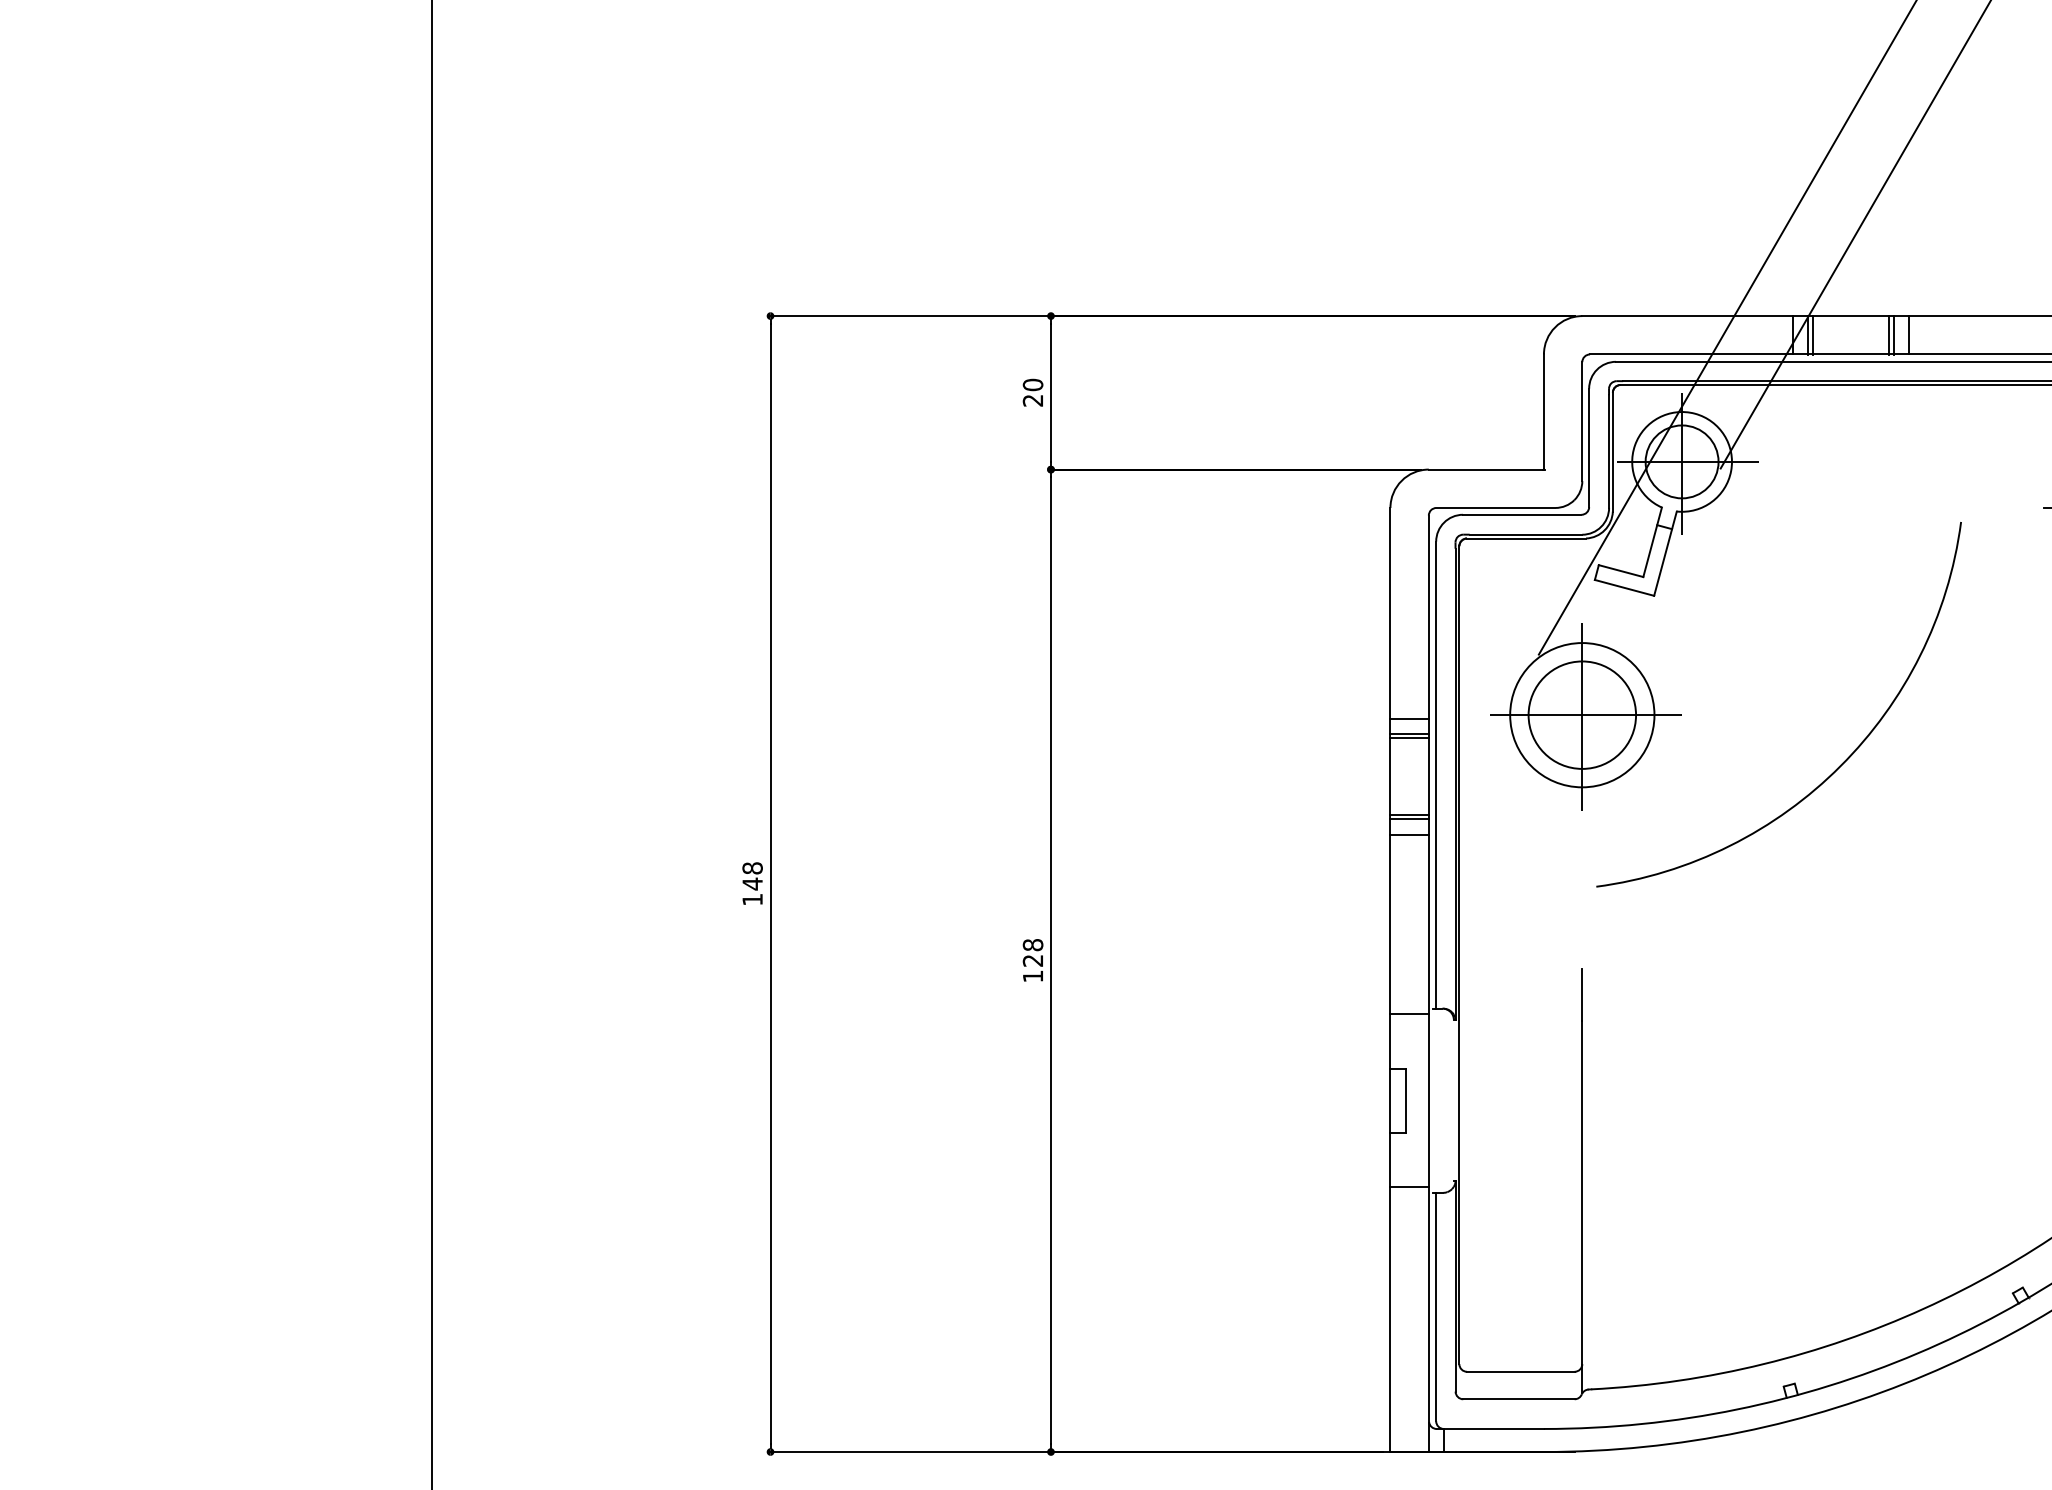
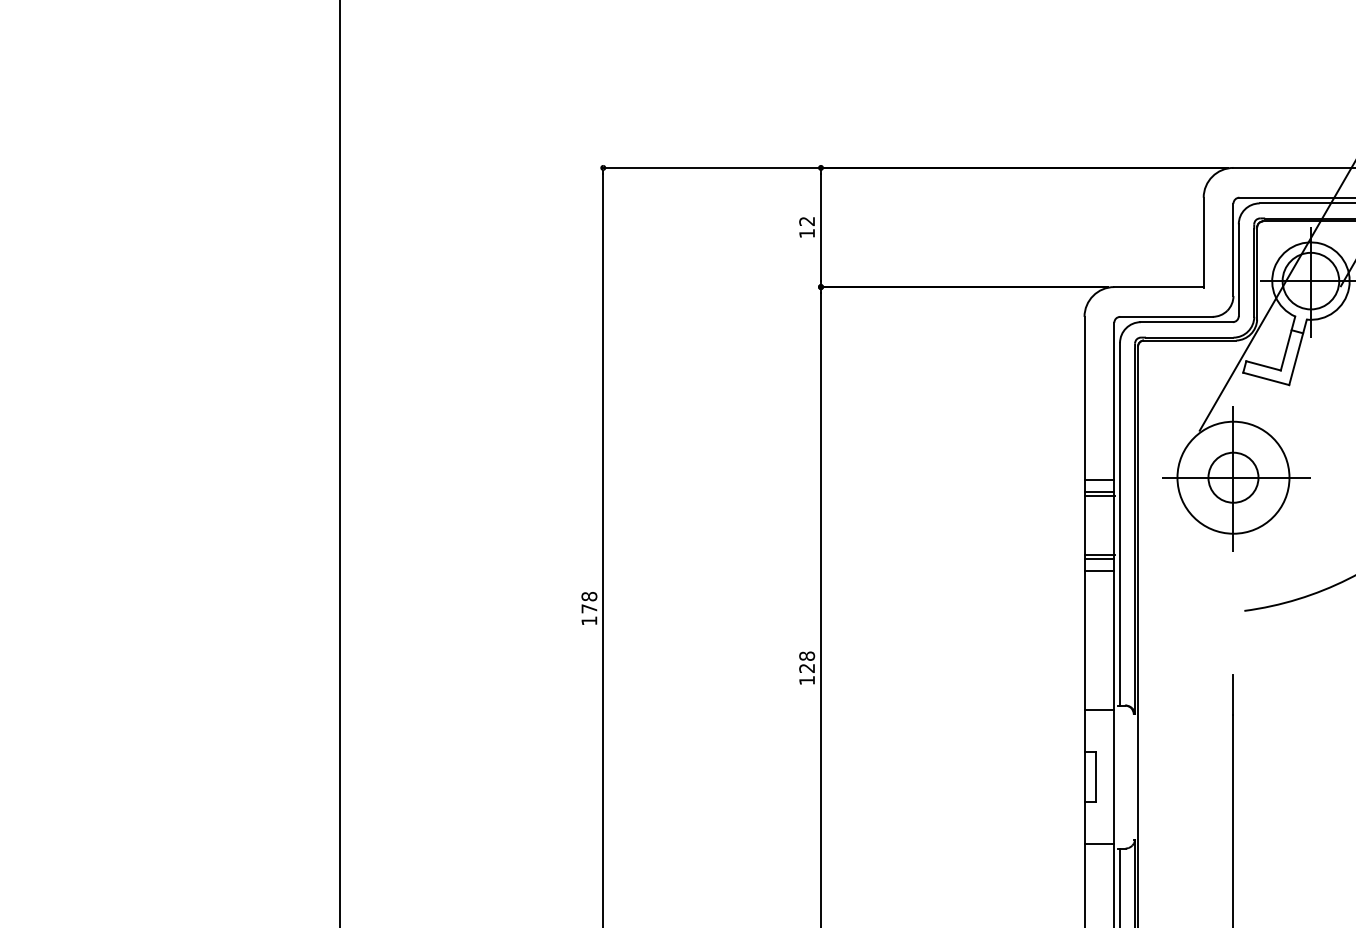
text: (1032, 392) -> (806, 227), 20 -> 12
circle: (1582, 714) -> (1233, 477), size x0.6
text: (752, 883) -> (589, 608), 148 -> 178

